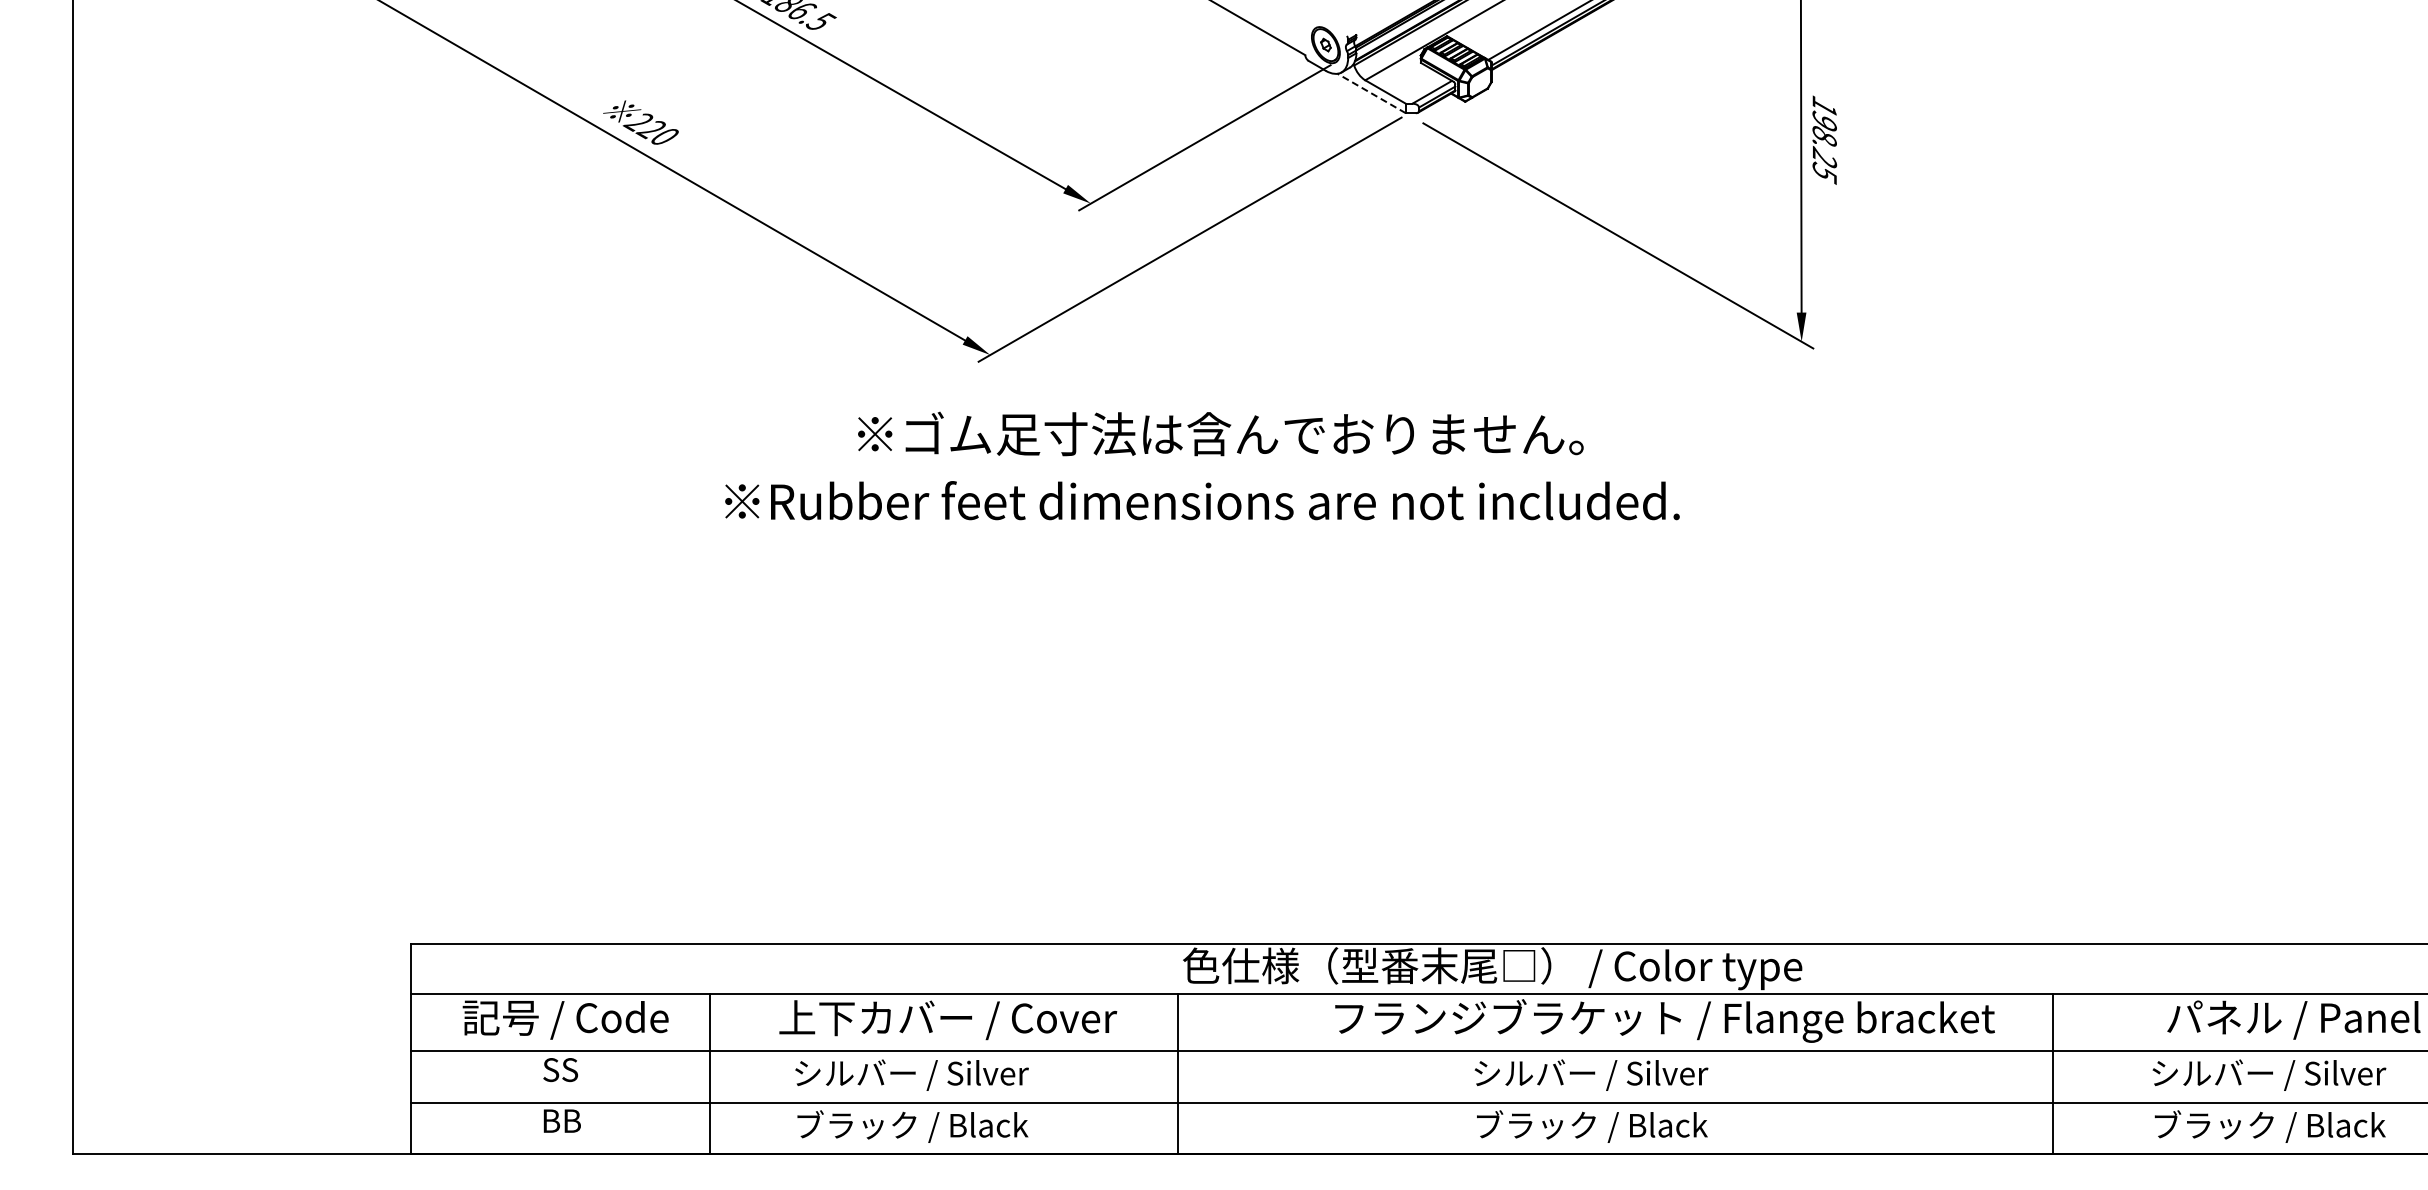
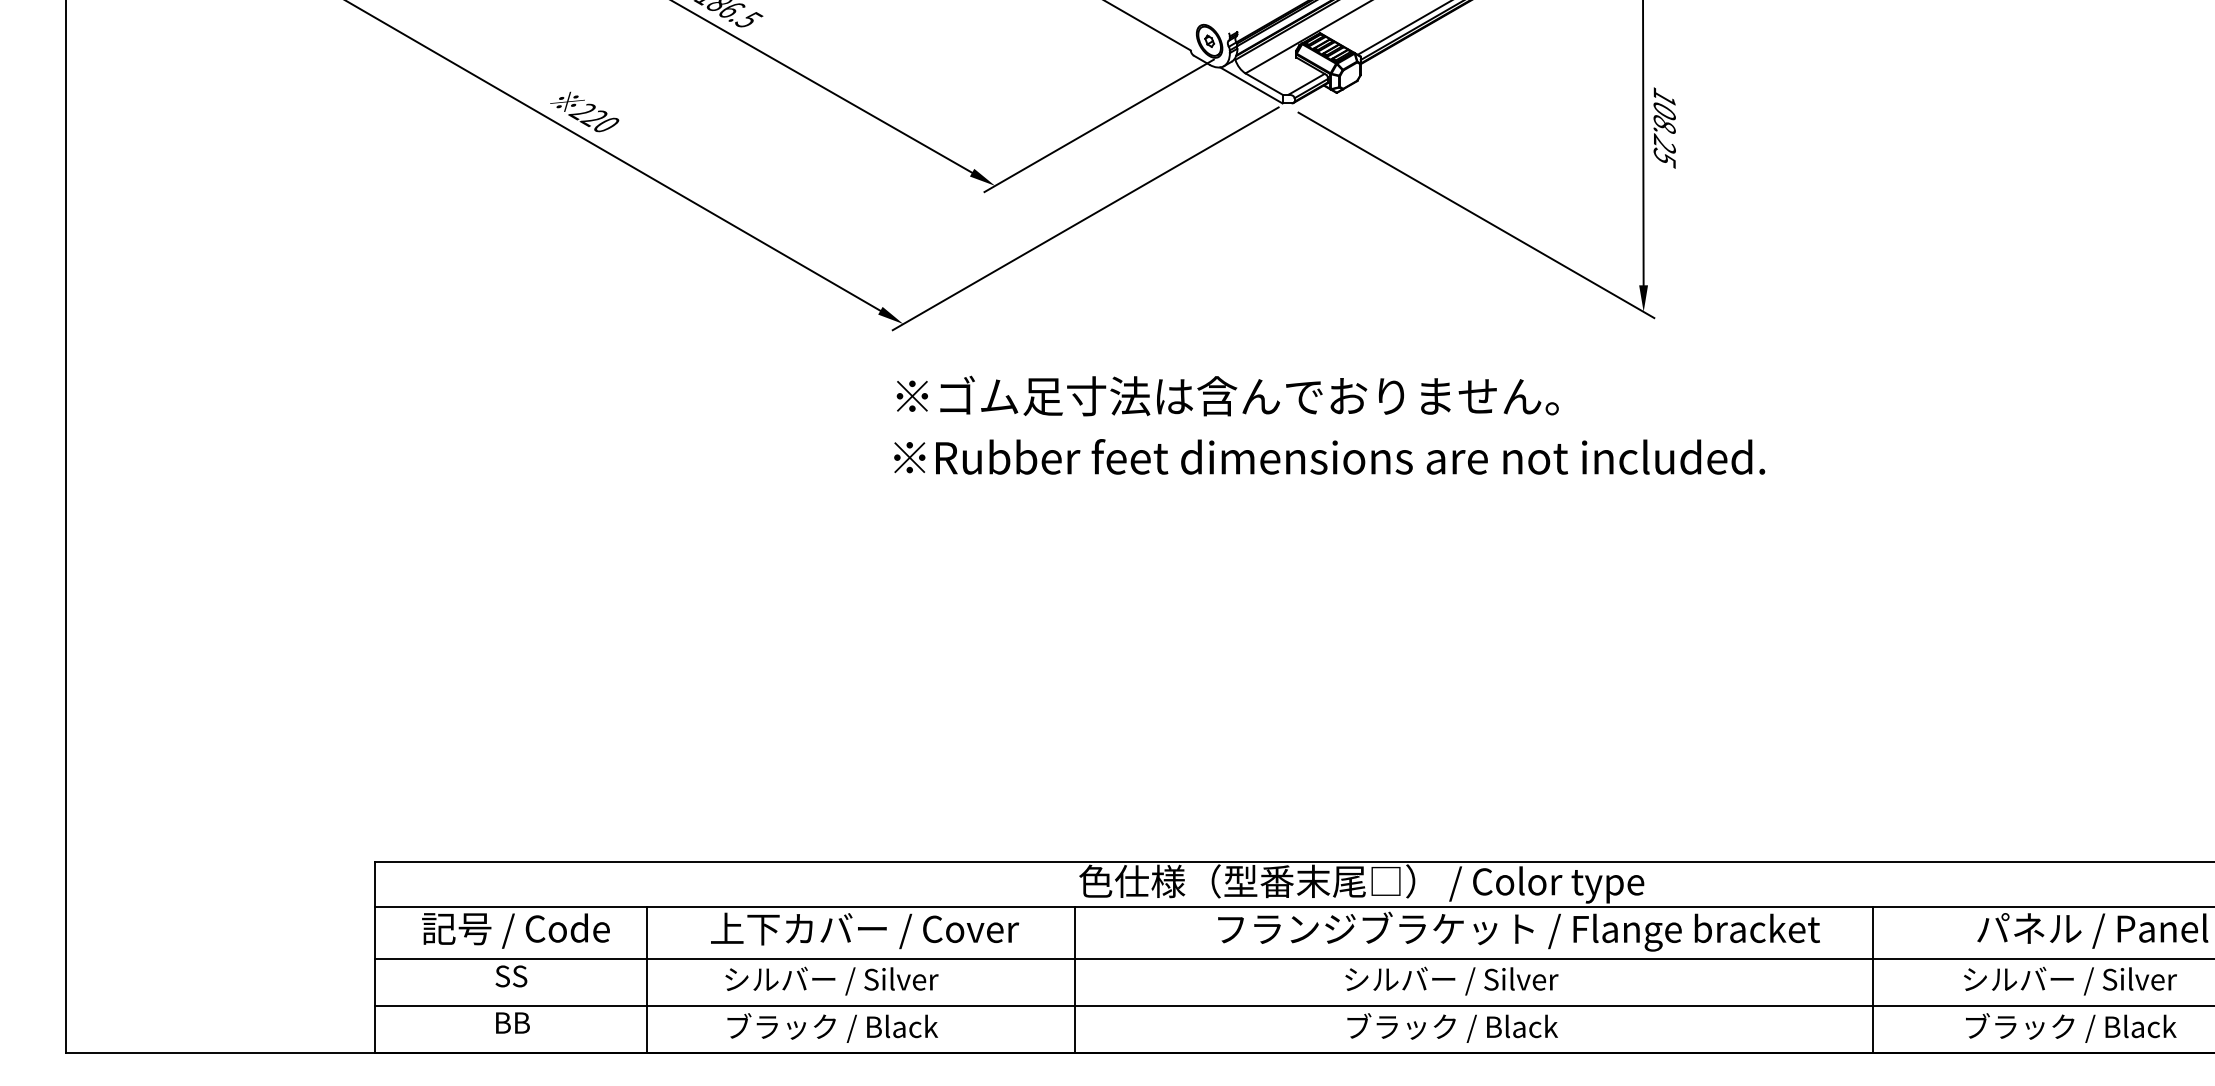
line: (1371, 93) -> (1251, 85), dashed -> solid
text: (1824, 120) -> (1664, 110), 198.25 -> 108.25
text: (1220, 433) -> (1227, 395), moved
text: (1202, 500) -> (1329, 456), moved

